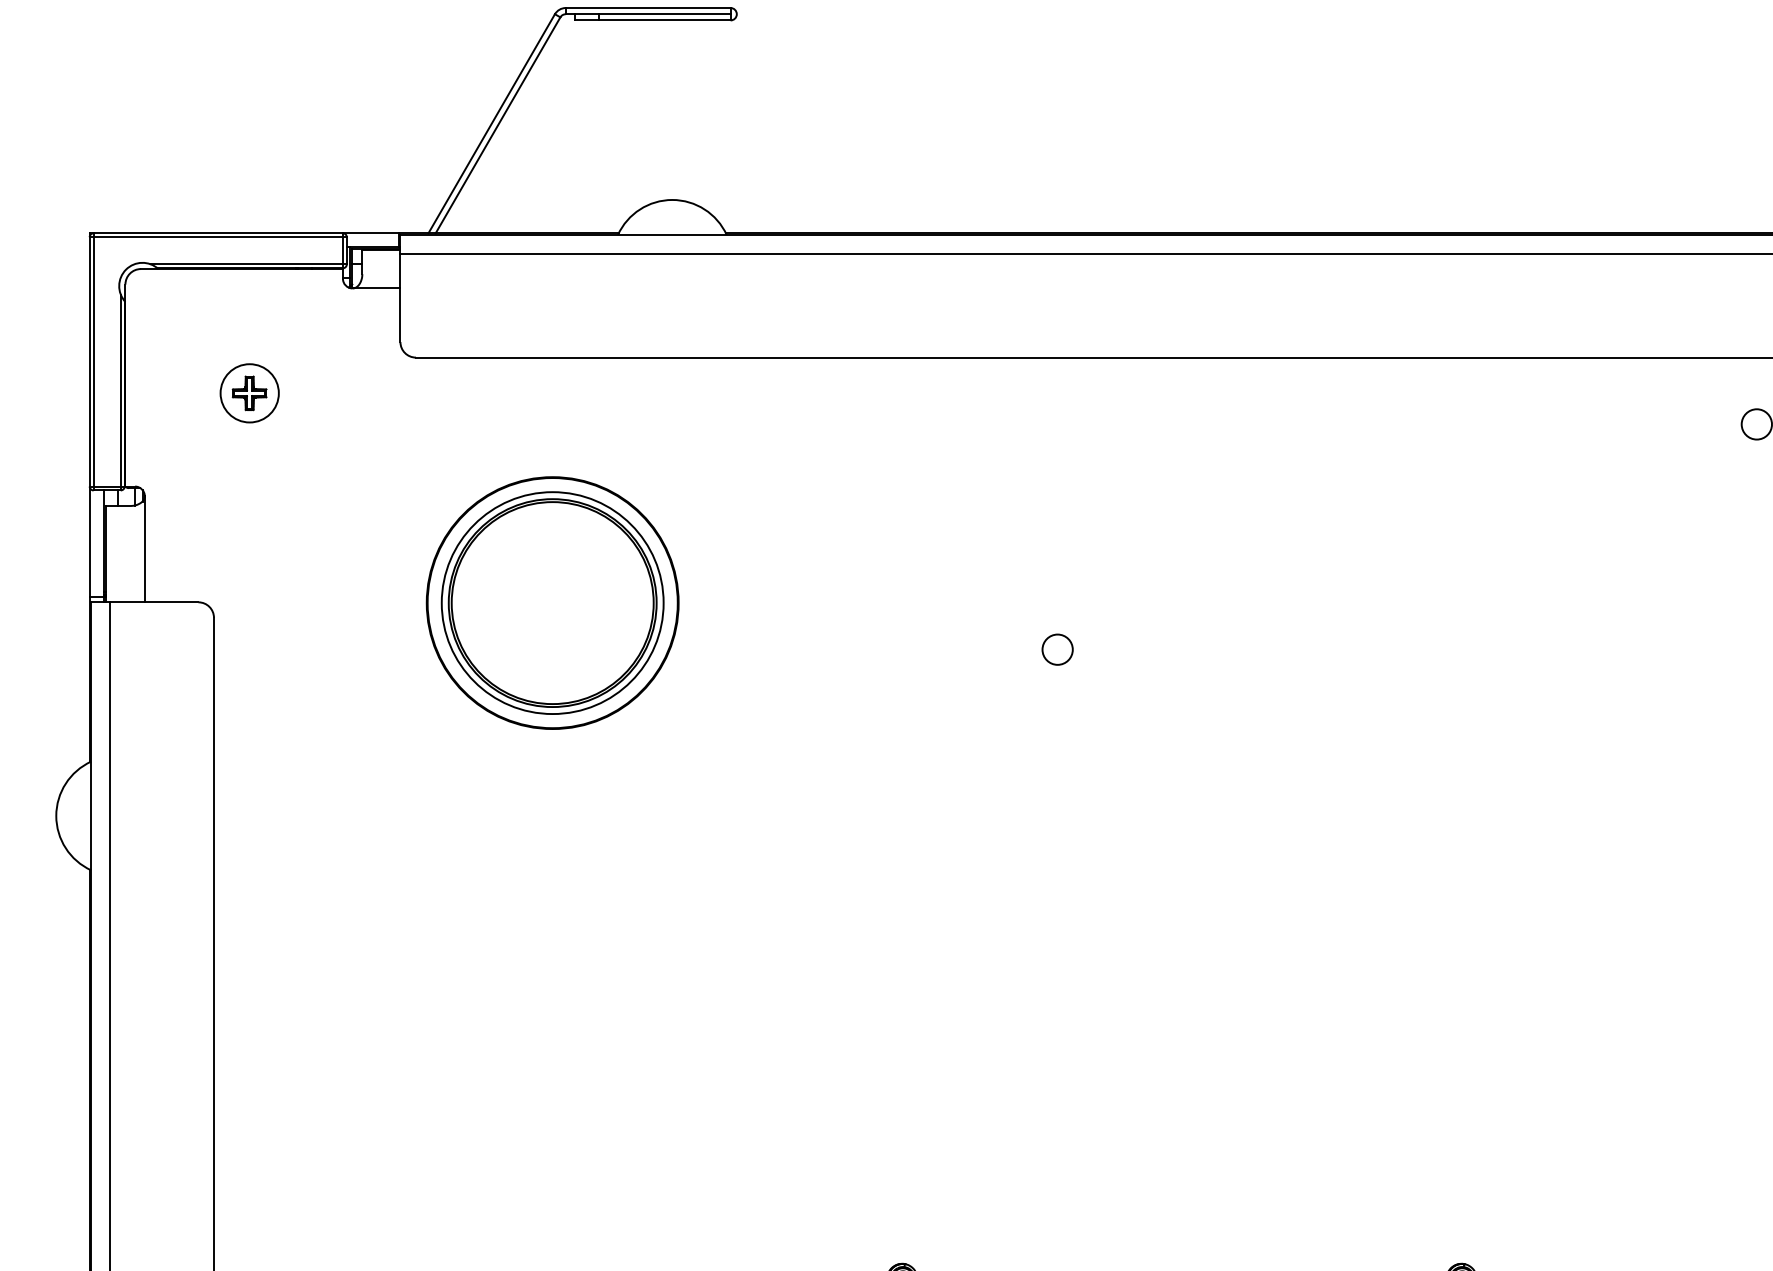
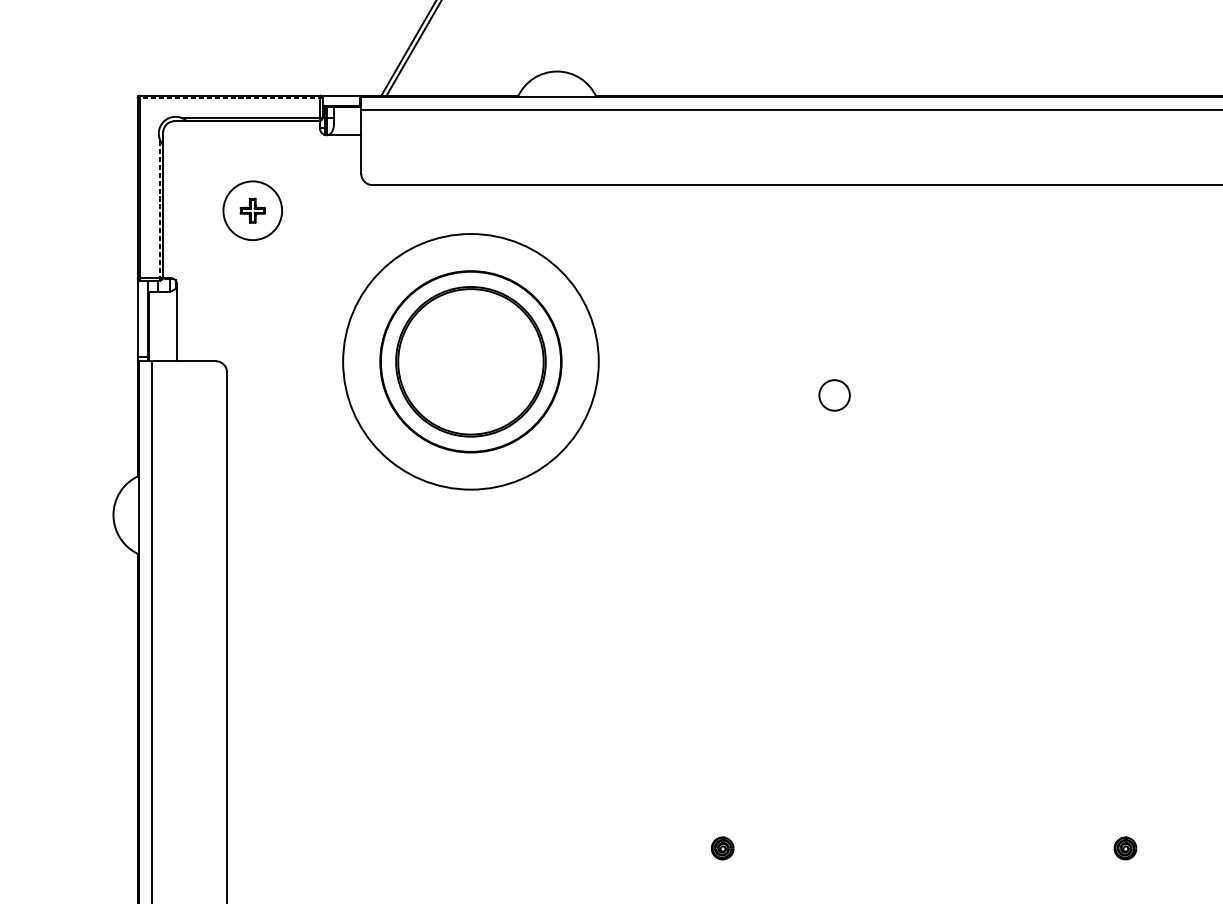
line: (218, 237) -> (230, 98), solid -> dashed
line: (120, 392) -> (159, 210), solid -> dashed
circle: (249, 393) -> (252, 210), size x1.4
circle: (552, 603) -> (470, 362), size x1.6
circle: (1057, 649) -> (834, 395), size x1.4

